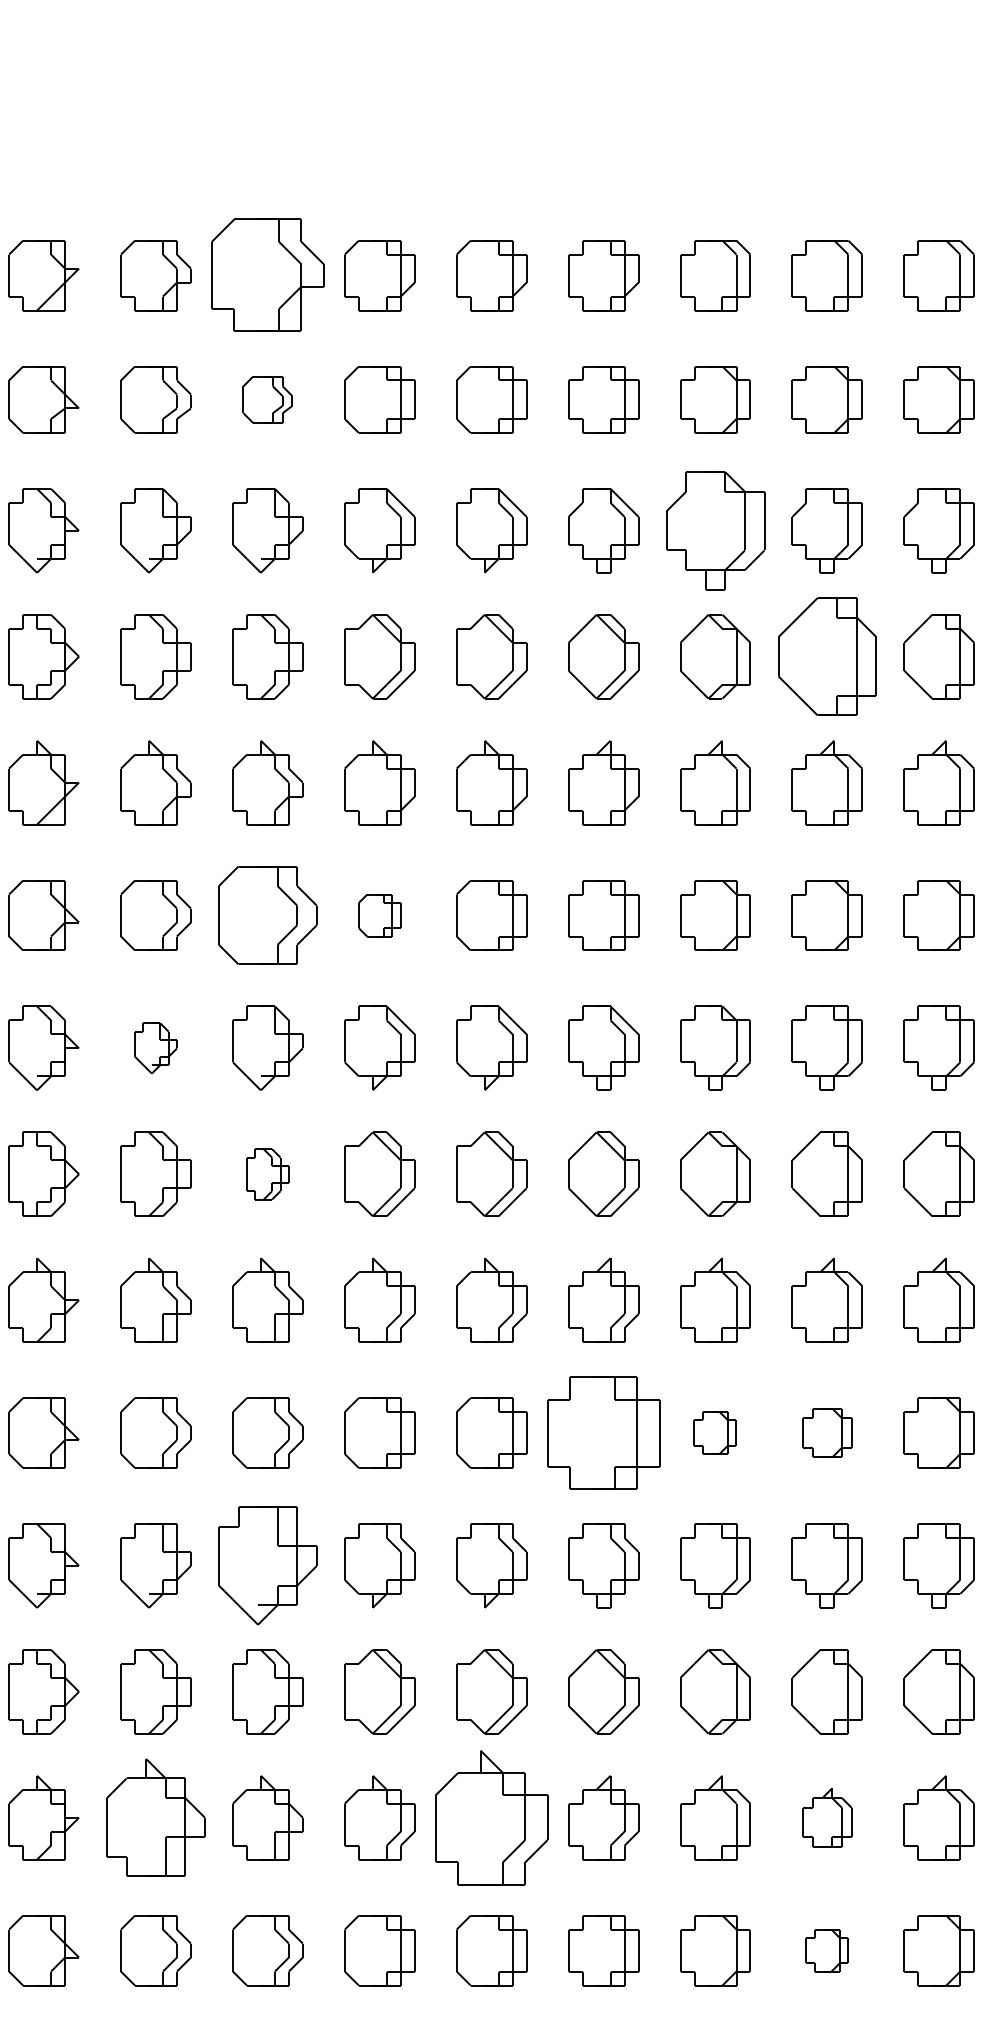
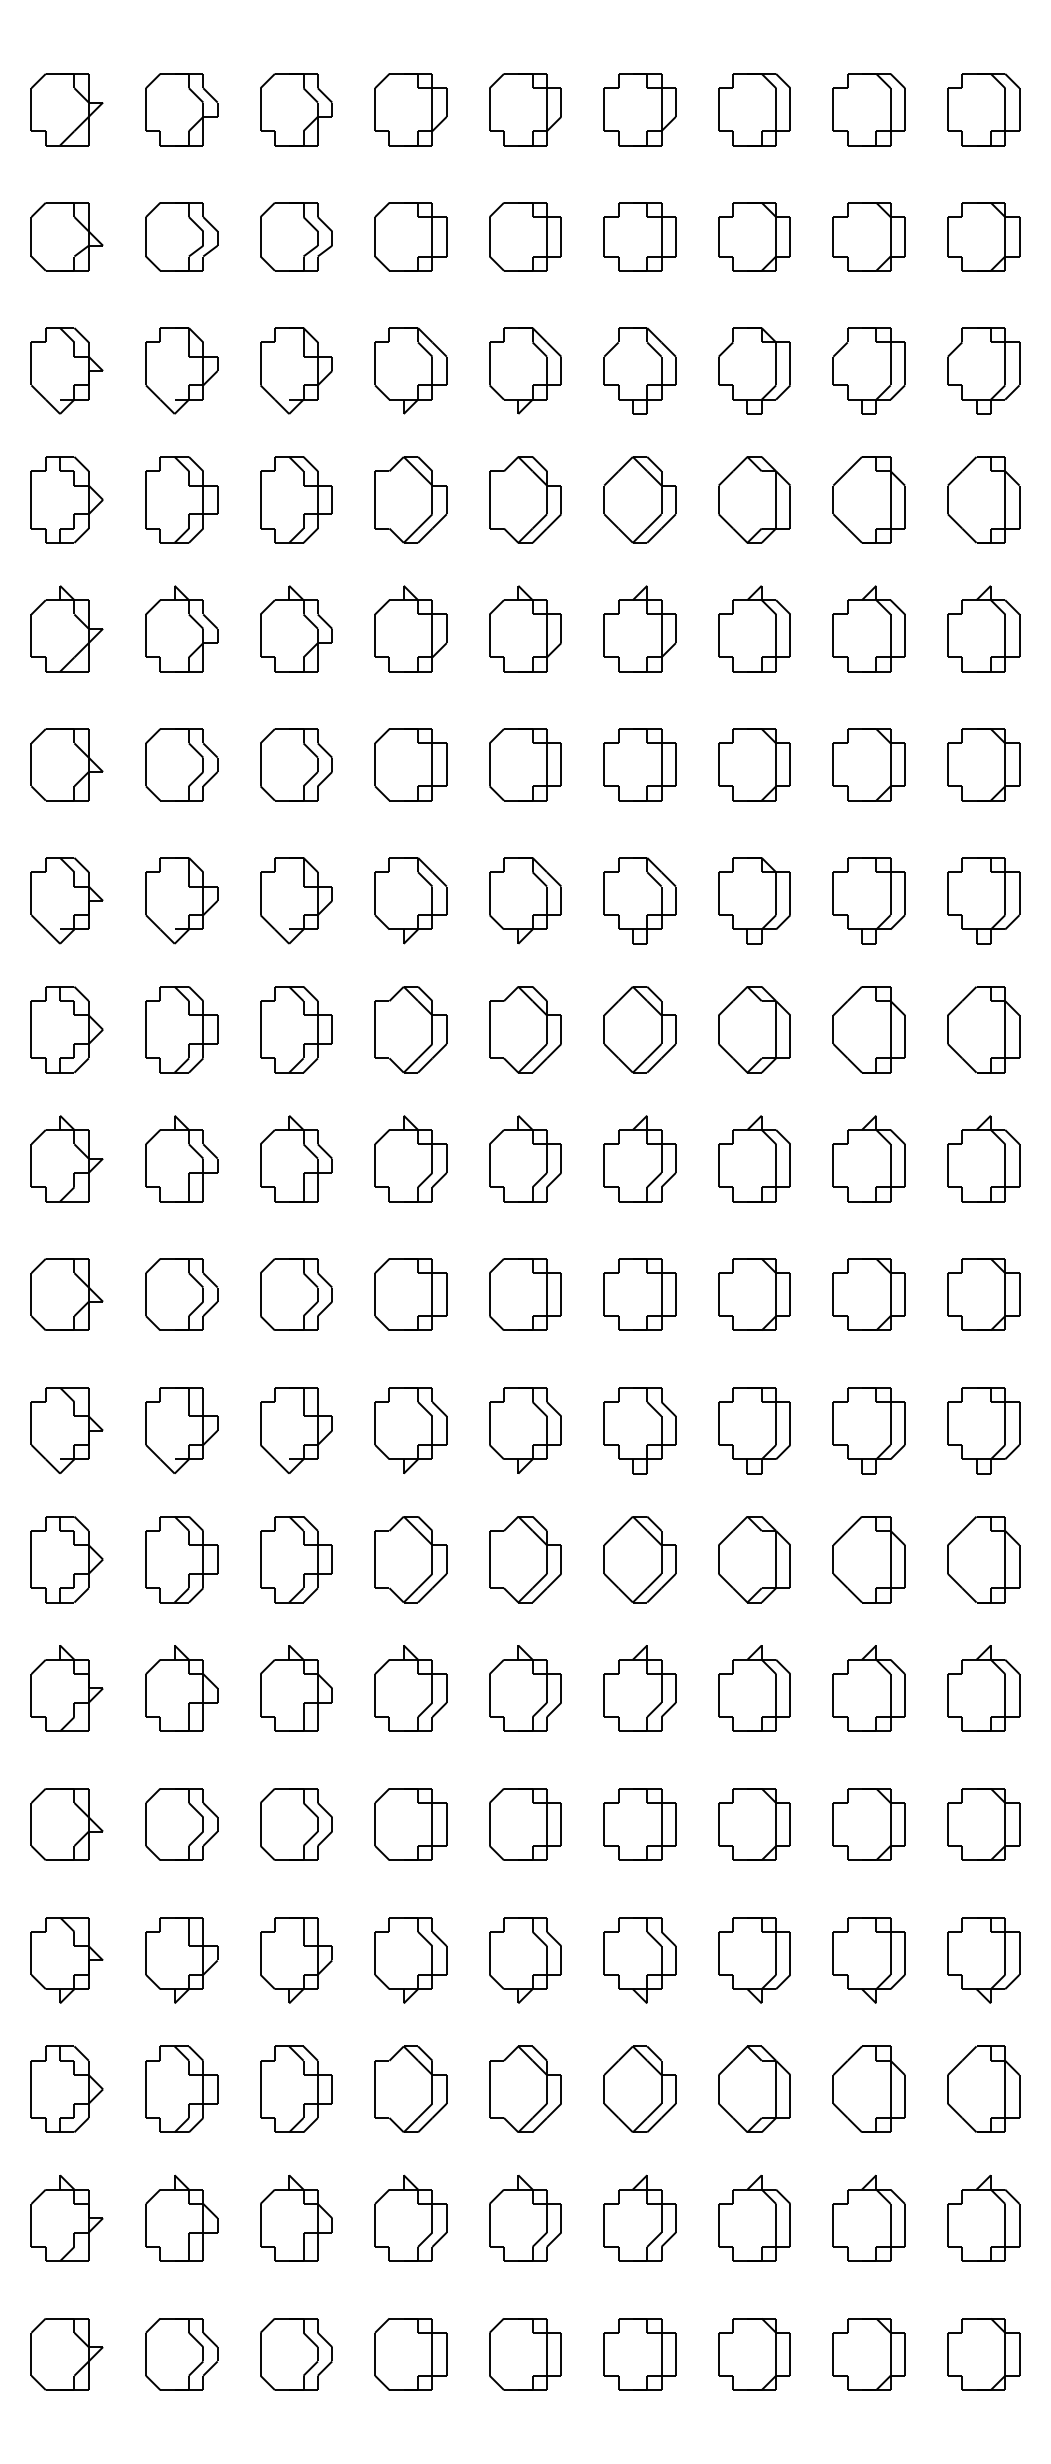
part: (268, 275) -> (296, 109), size x0.62
part: (268, 399) -> (296, 236), size x1.43
part: (715, 530) -> (754, 370), size x0.71
part: (826, 656) -> (868, 499), size x0.71
part: (268, 915) -> (296, 764), size x0.71
part: (379, 915) -> (410, 764), size x1.67
part: (155, 1048) -> (181, 900), size x1.67
part: (268, 1174) -> (296, 1029), size x1.67
part: (603, 1432) -> (639, 1294), size x0.62
part: (715, 1432) -> (754, 1294), size x1.67
part: (826, 1432) -> (868, 1294), size x1.43
part: (268, 1565) -> (296, 1430), size x0.71
part: (155, 1817) -> (181, 1688), size x0.71
part: (491, 1817) -> (525, 1688), size x0.62
part: (826, 1817) -> (868, 1688), size x1.43
part: (826, 1950) -> (868, 1824), size x1.67

